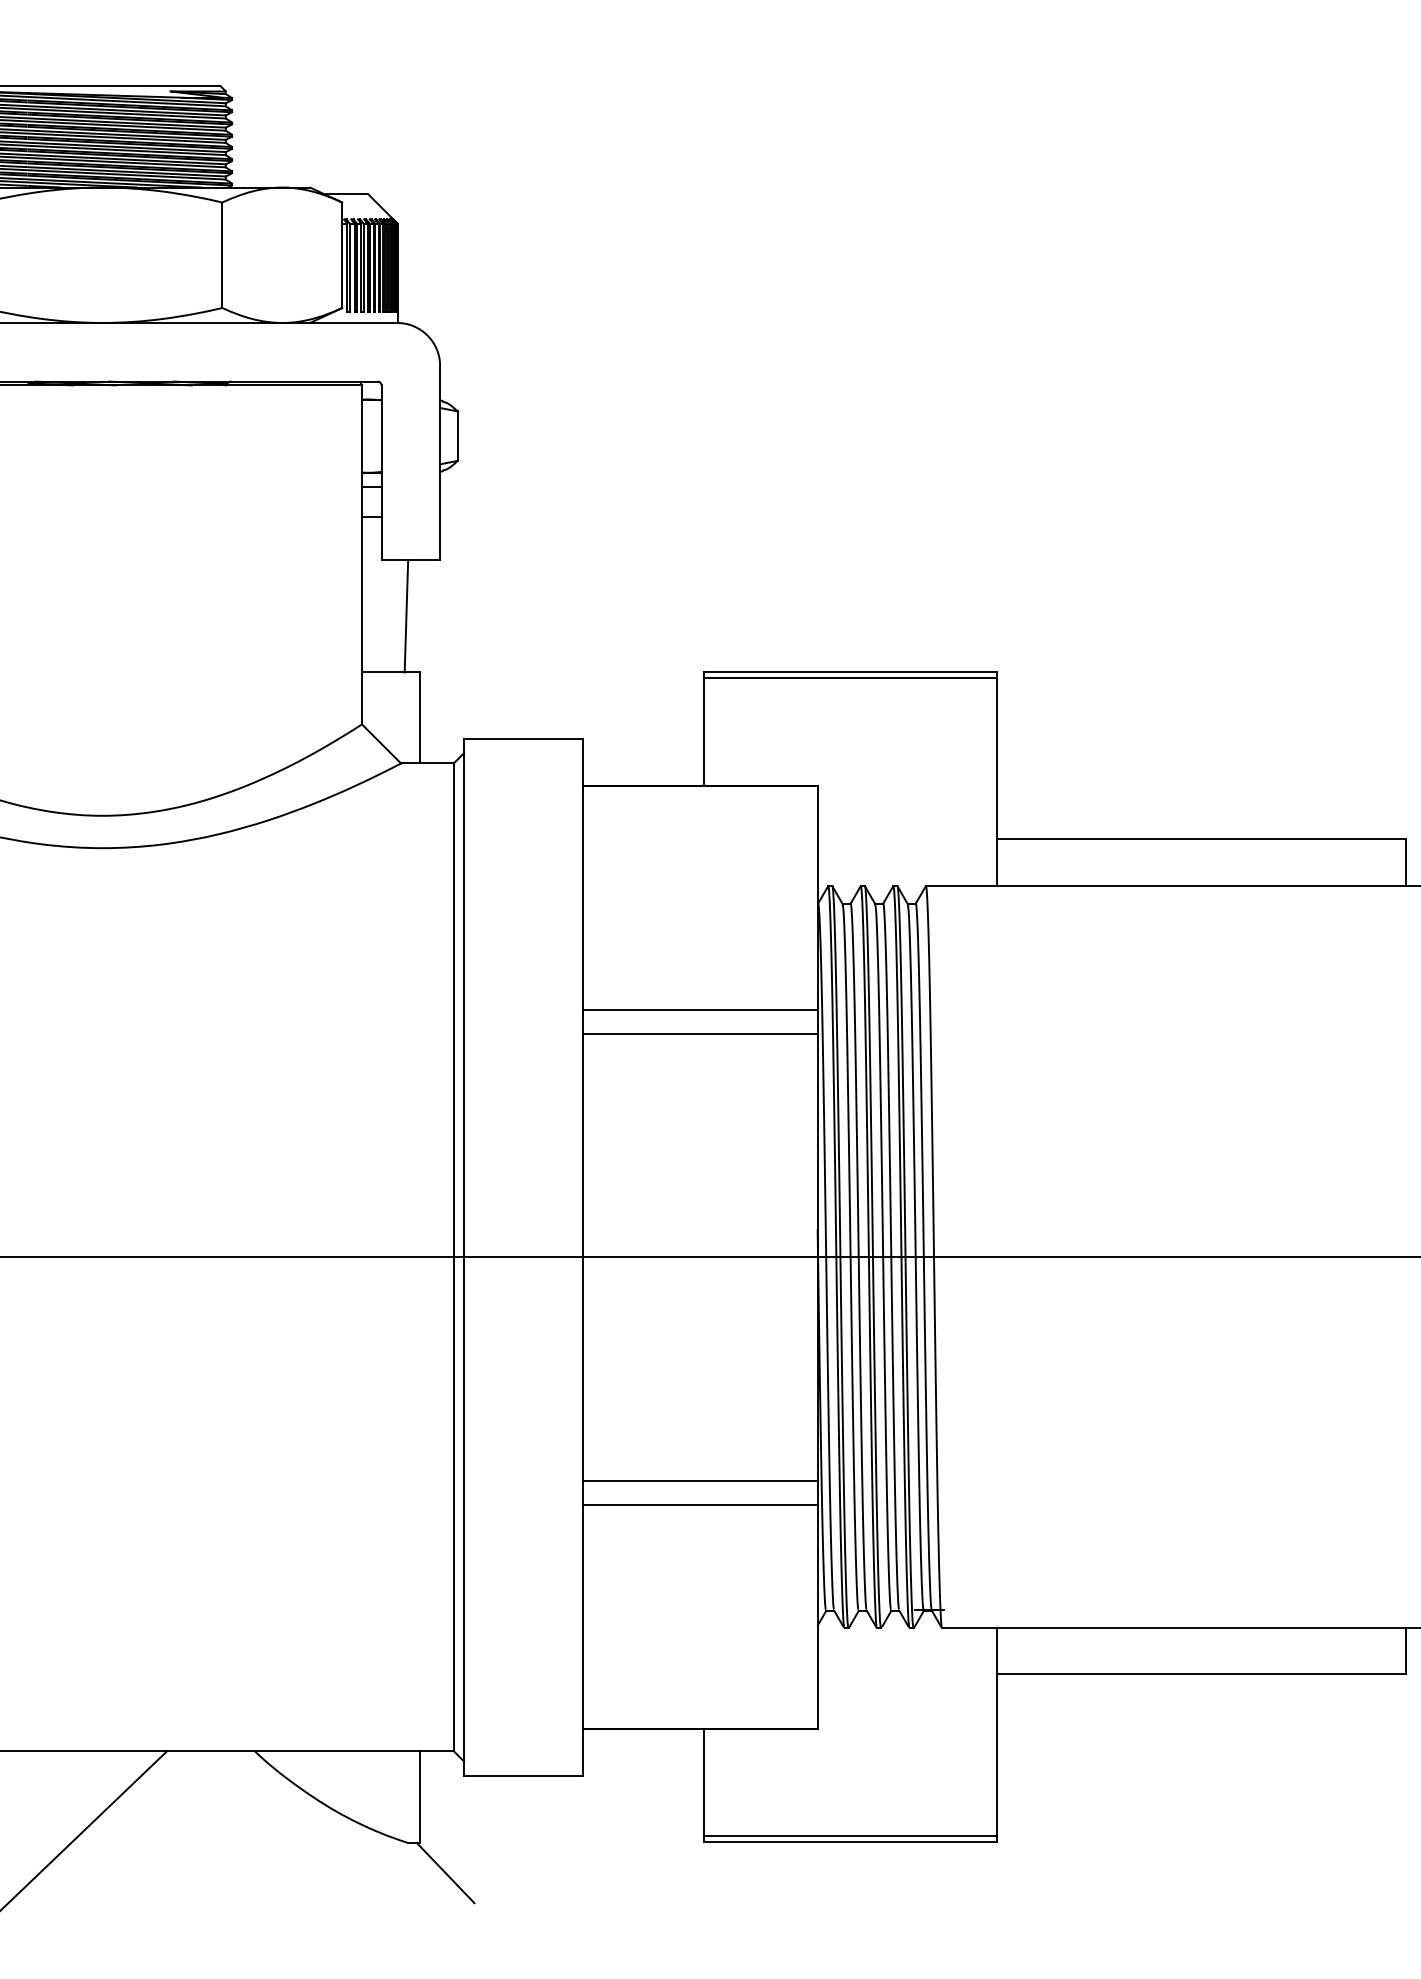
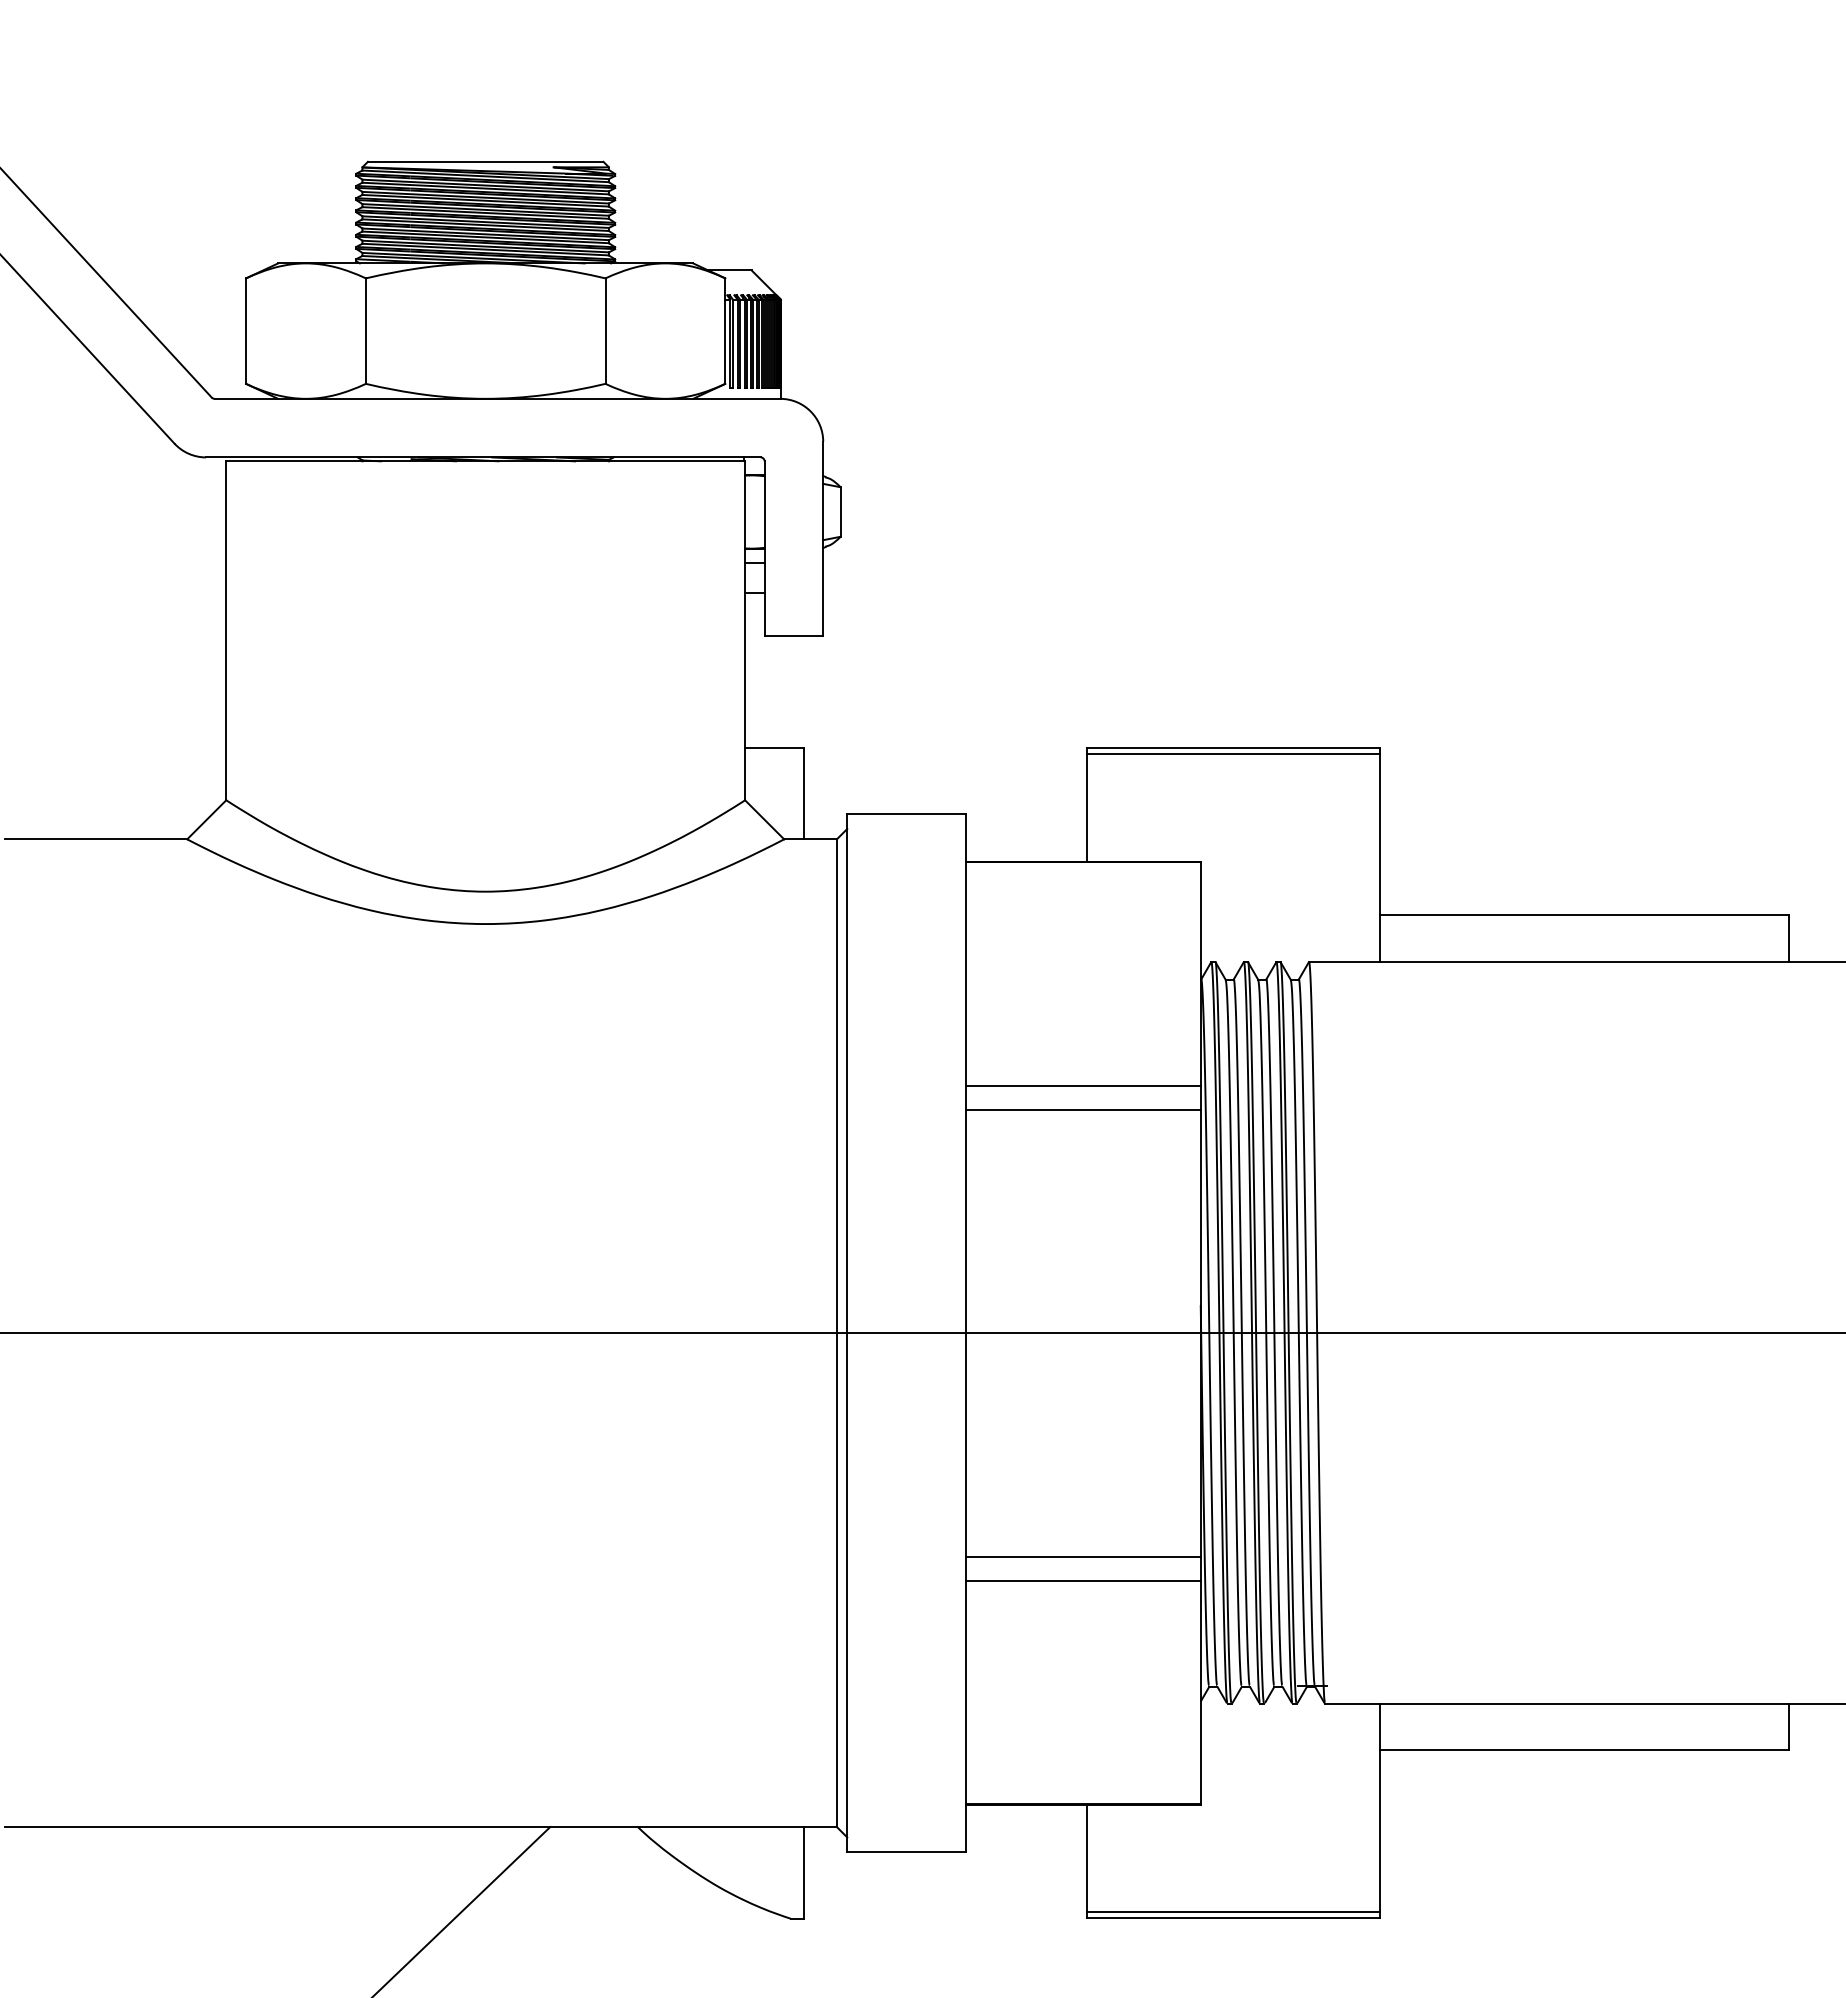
line: (406, 615) -> (789, 691), removed
line: (445, 1872) -> (828, 1948), removed

